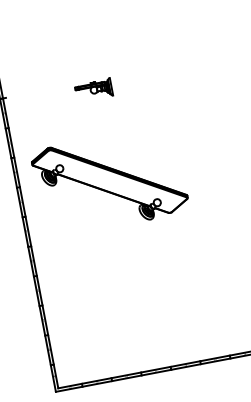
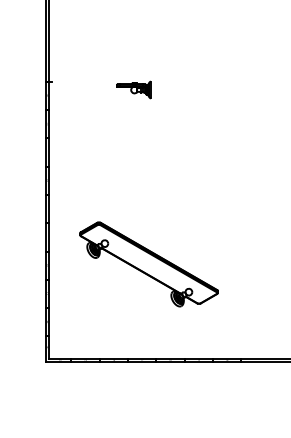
part: (109, 181) -> (148, 264), moved

